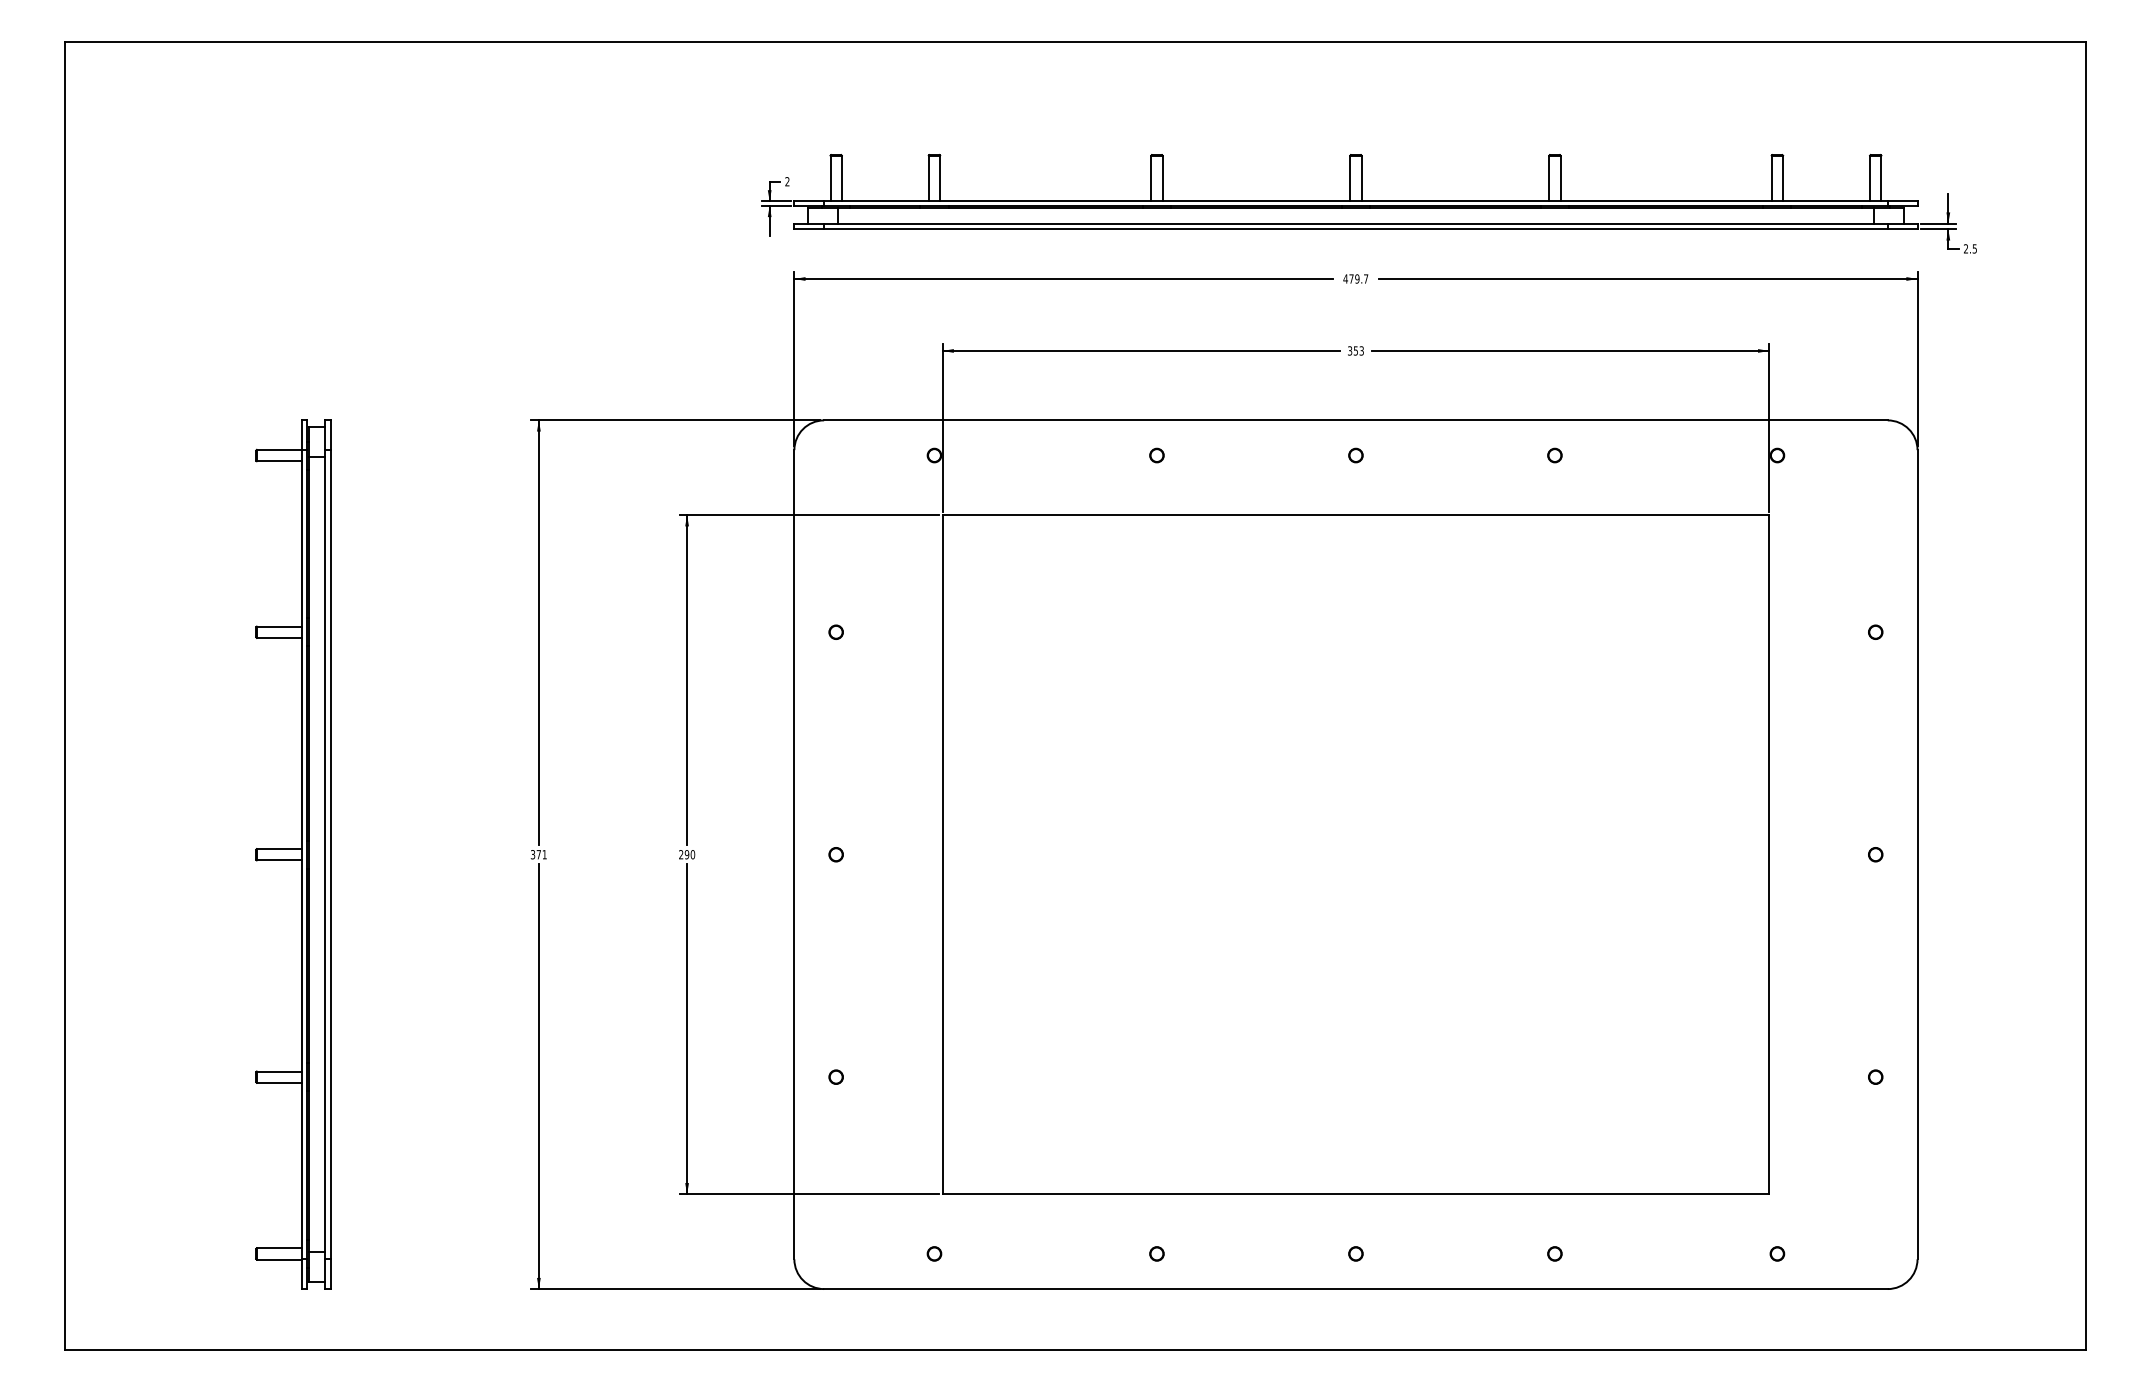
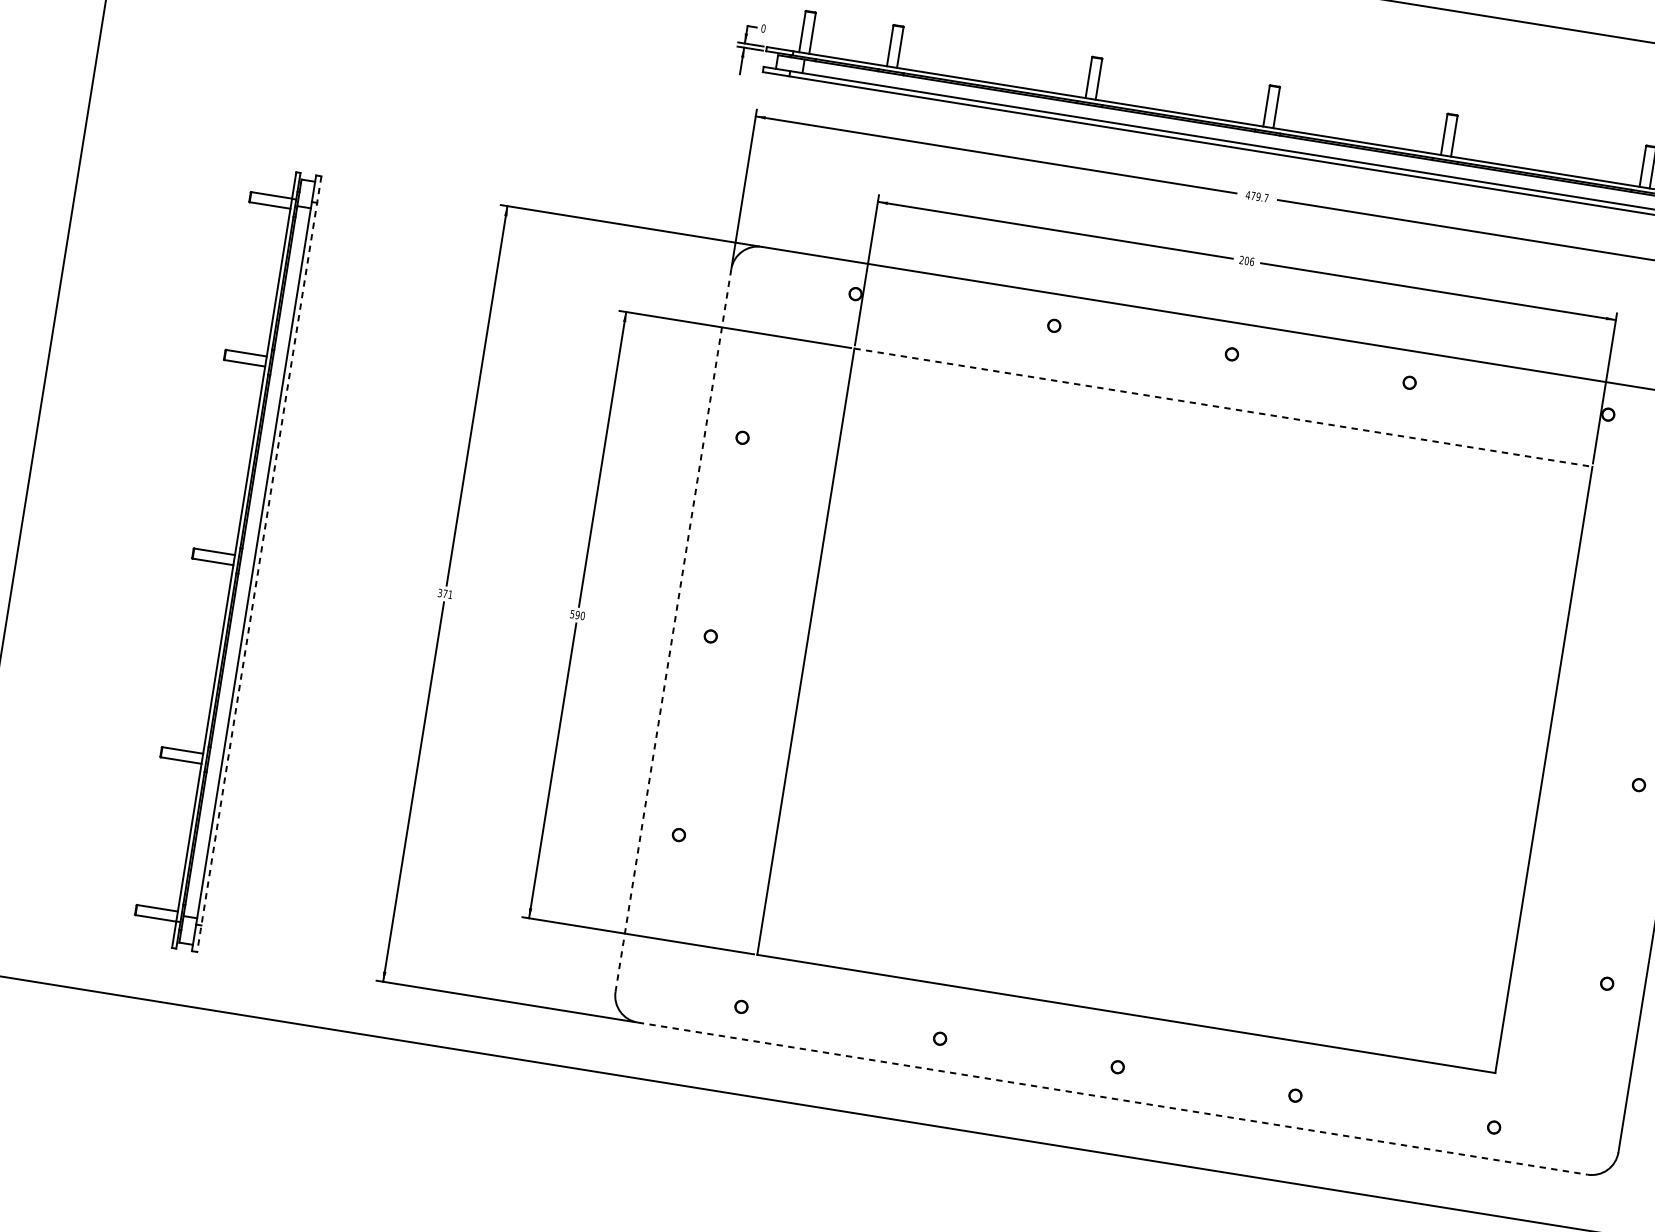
text: (787, 181) -> (763, 28), 2 -> 0
text: (1356, 350) -> (1247, 260), 353 -> 206
line: (1356, 515) -> (1223, 407), solid -> dashed
text: (681, 854) -> (572, 614), 290 -> 590
line: (794, 854) -> (673, 630), solid -> dashed
line: (330, 855) -> (259, 564), solid -> dashed
line: (1355, 1289) -> (1112, 1098), solid -> dashed

